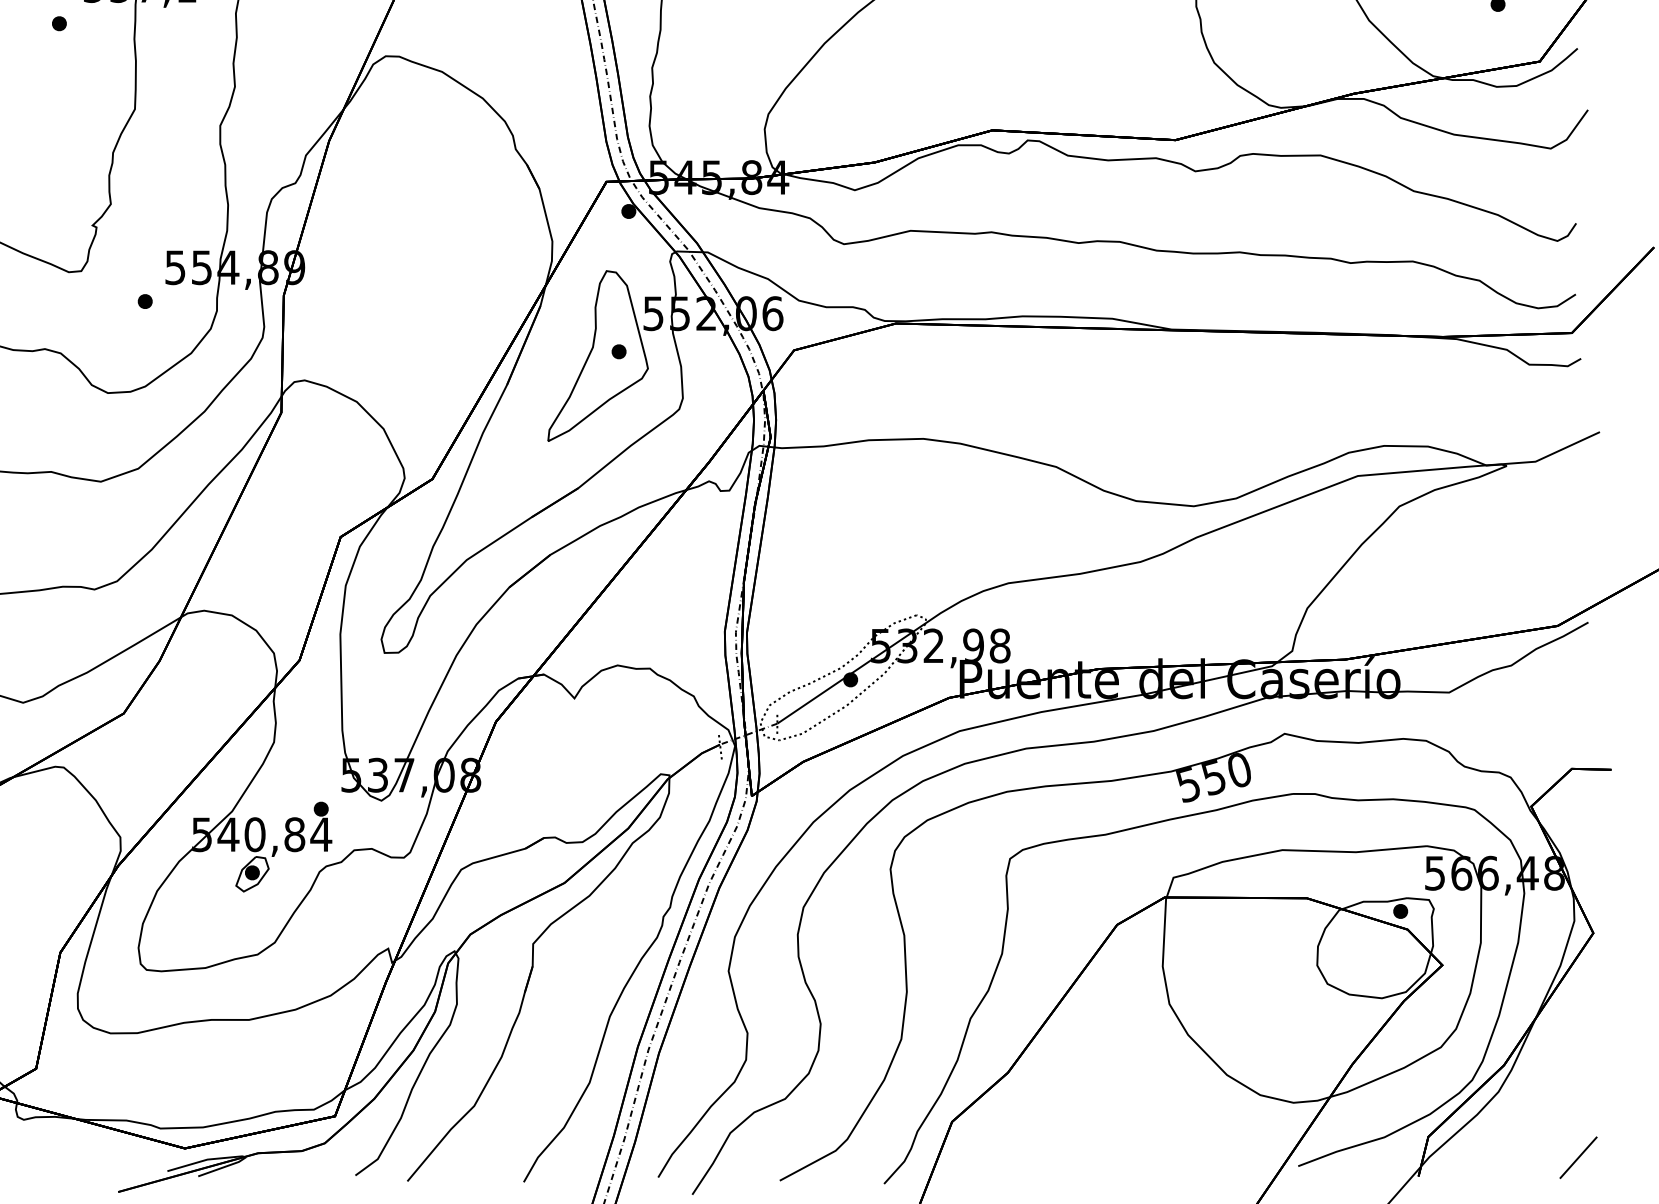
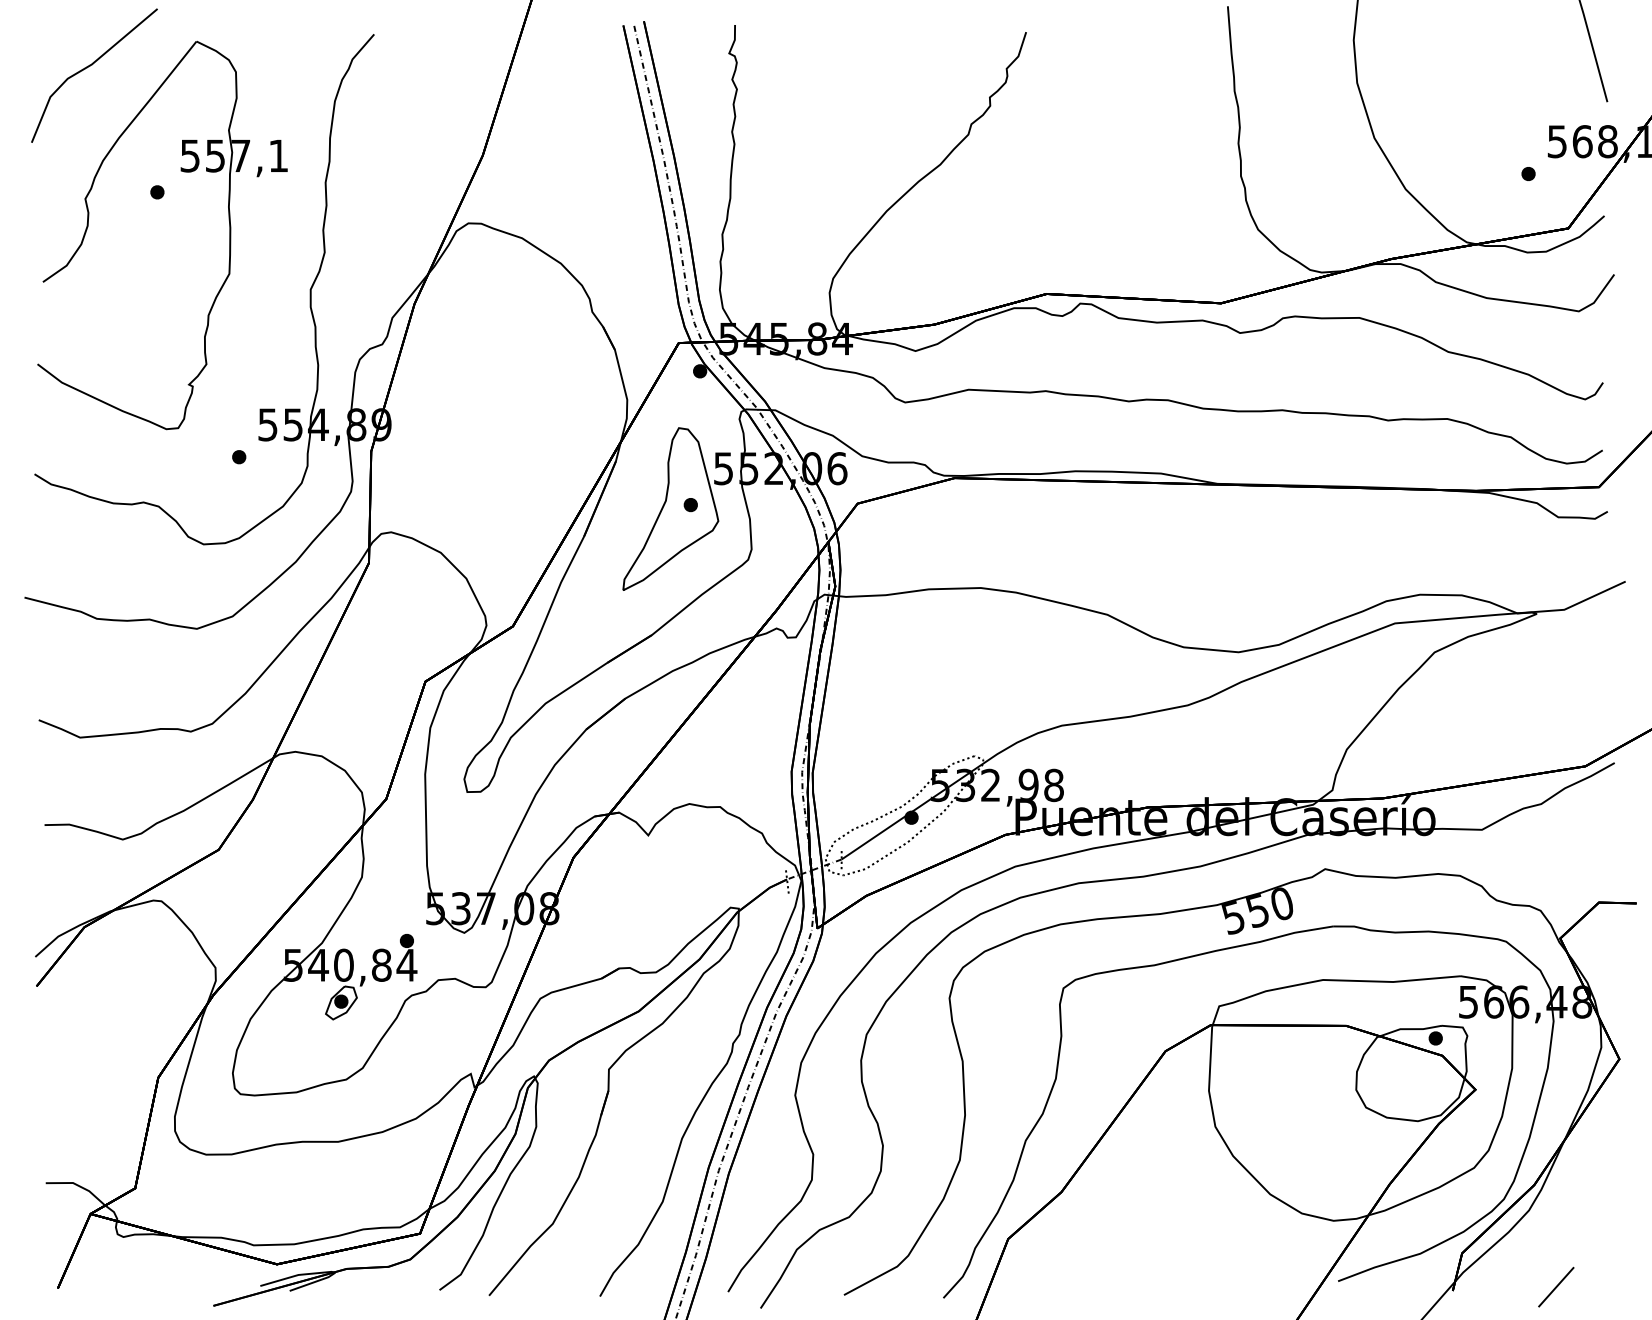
line: (1578, 1157) -> (1556, 1286), moved

